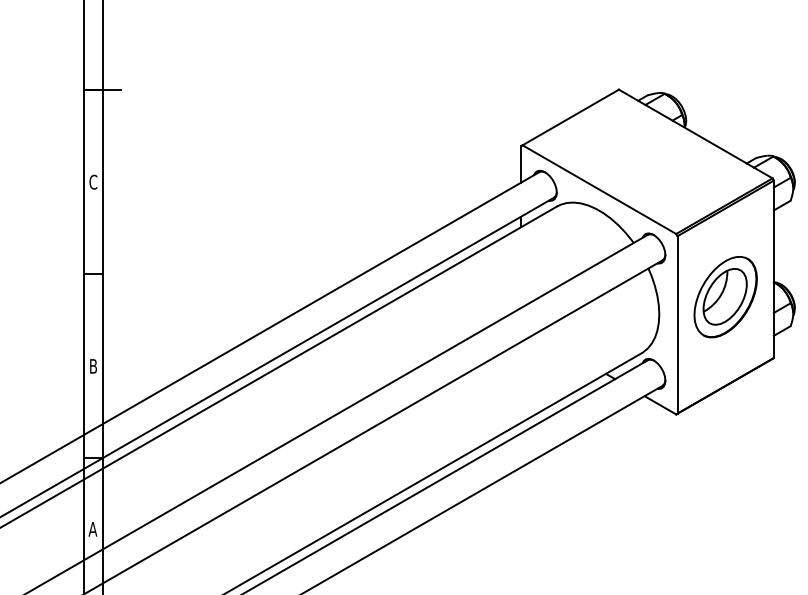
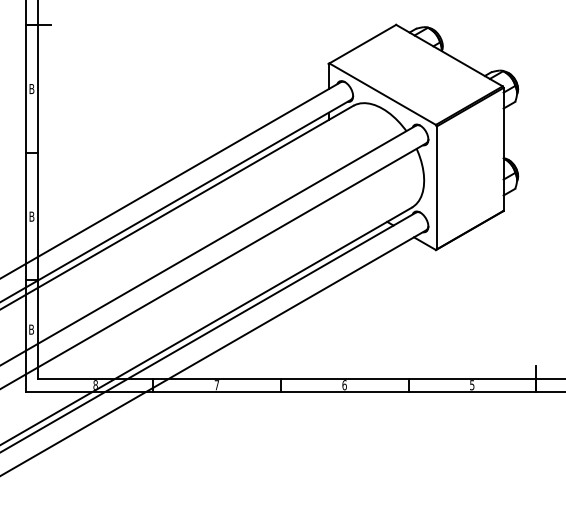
text: (92, 181) -> (31, 88), C -> B
part: (724, 296) -> (469, 168), removed
text: (92, 529) -> (31, 329), A -> B

